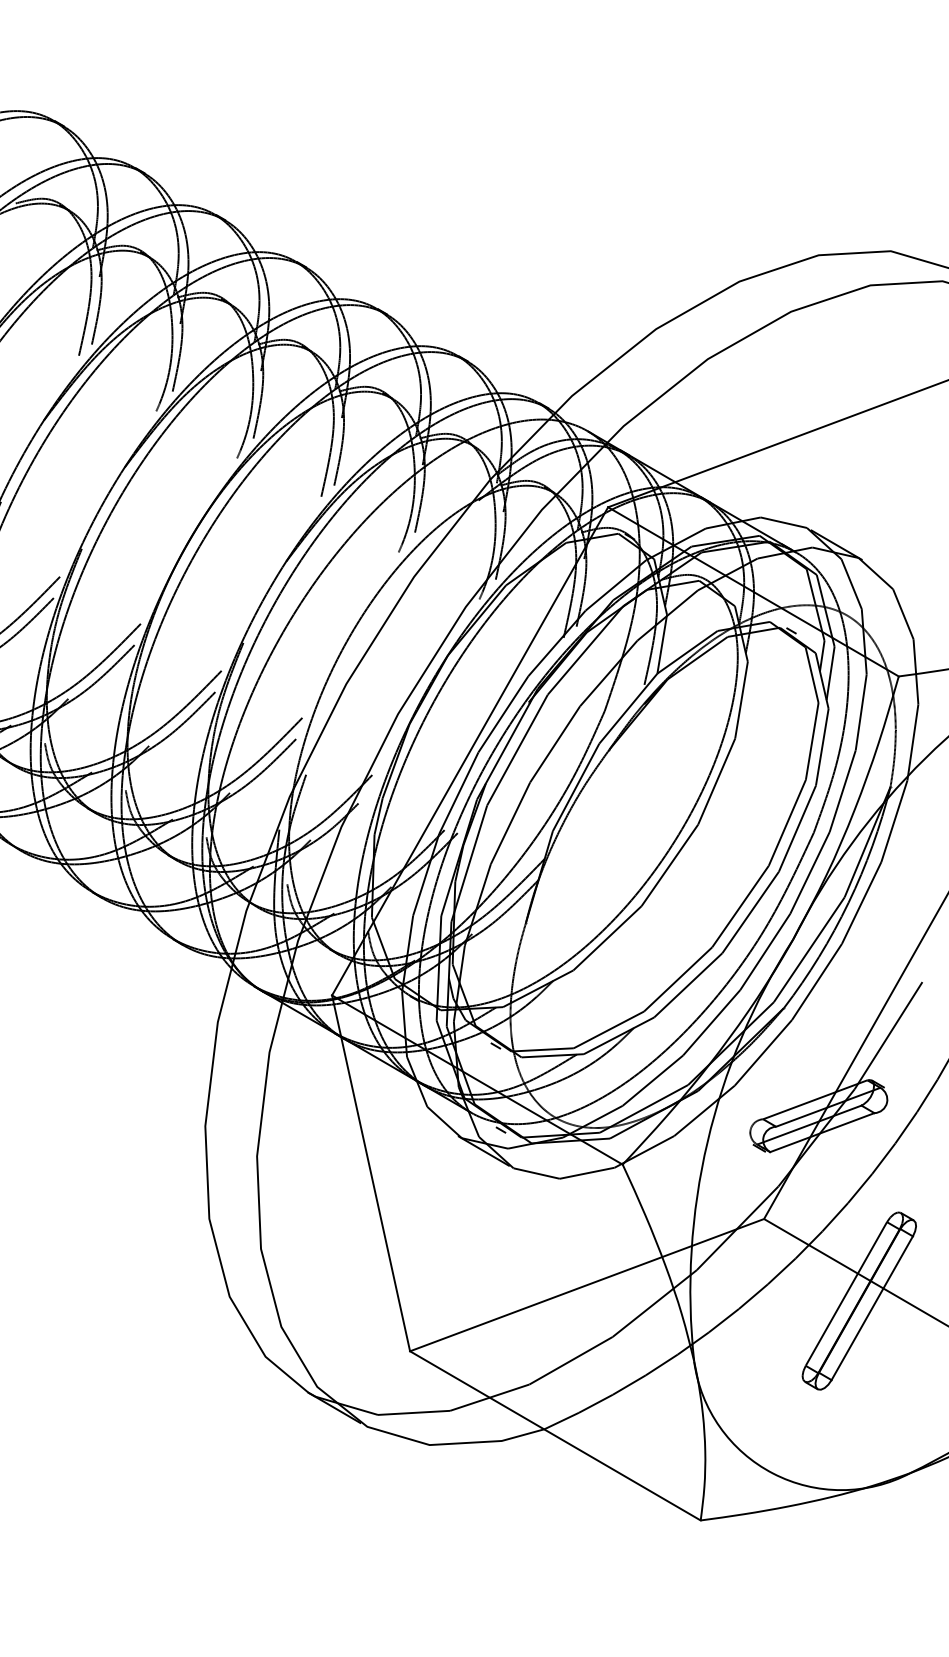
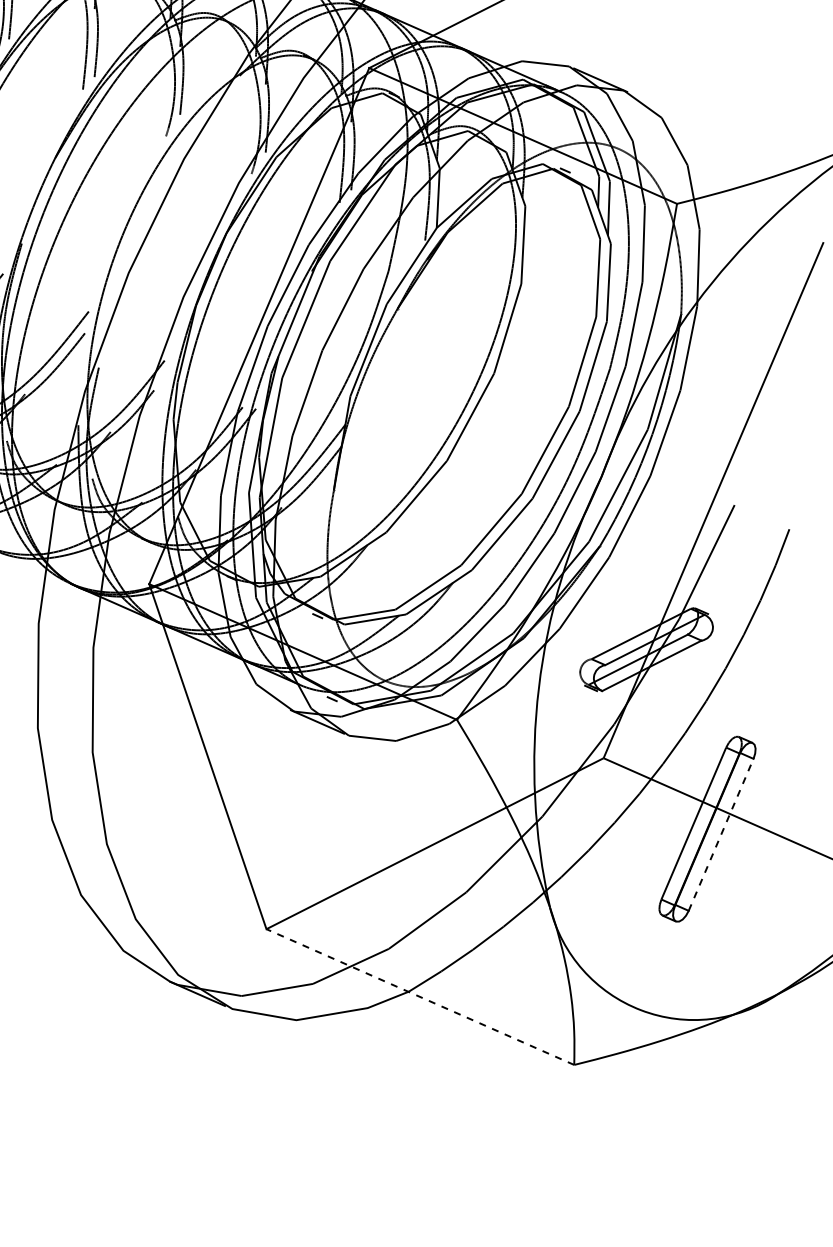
line: (872, 1308) -> (721, 835), solid -> dashed
line: (554, 1435) -> (419, 996), solid -> dashed

